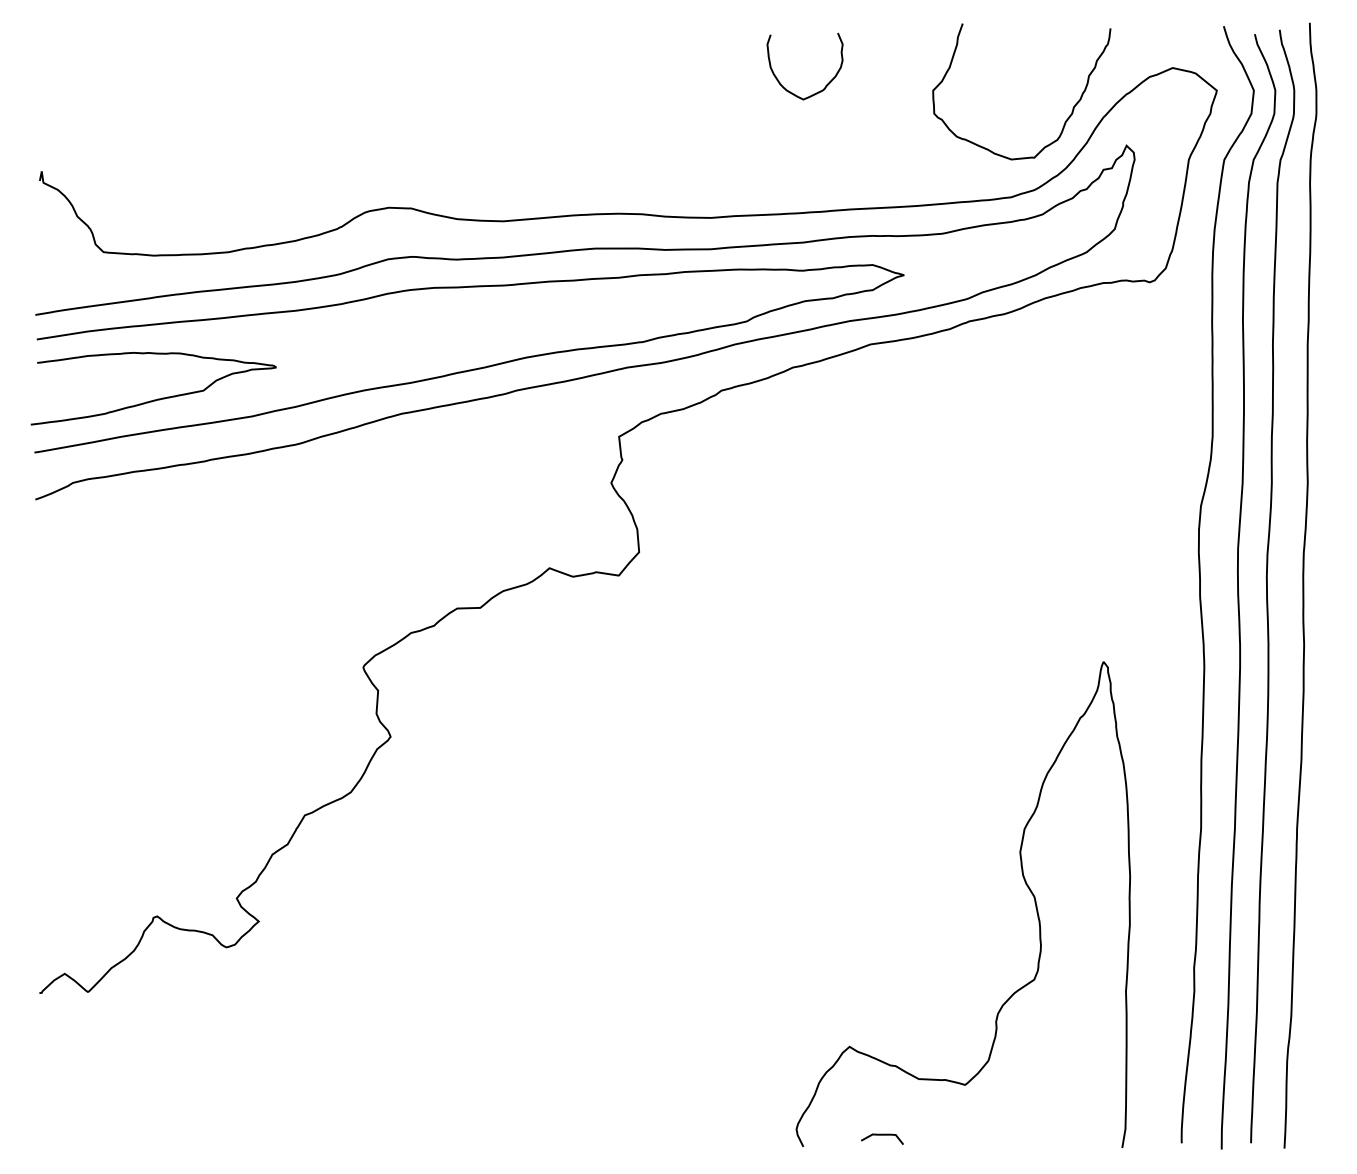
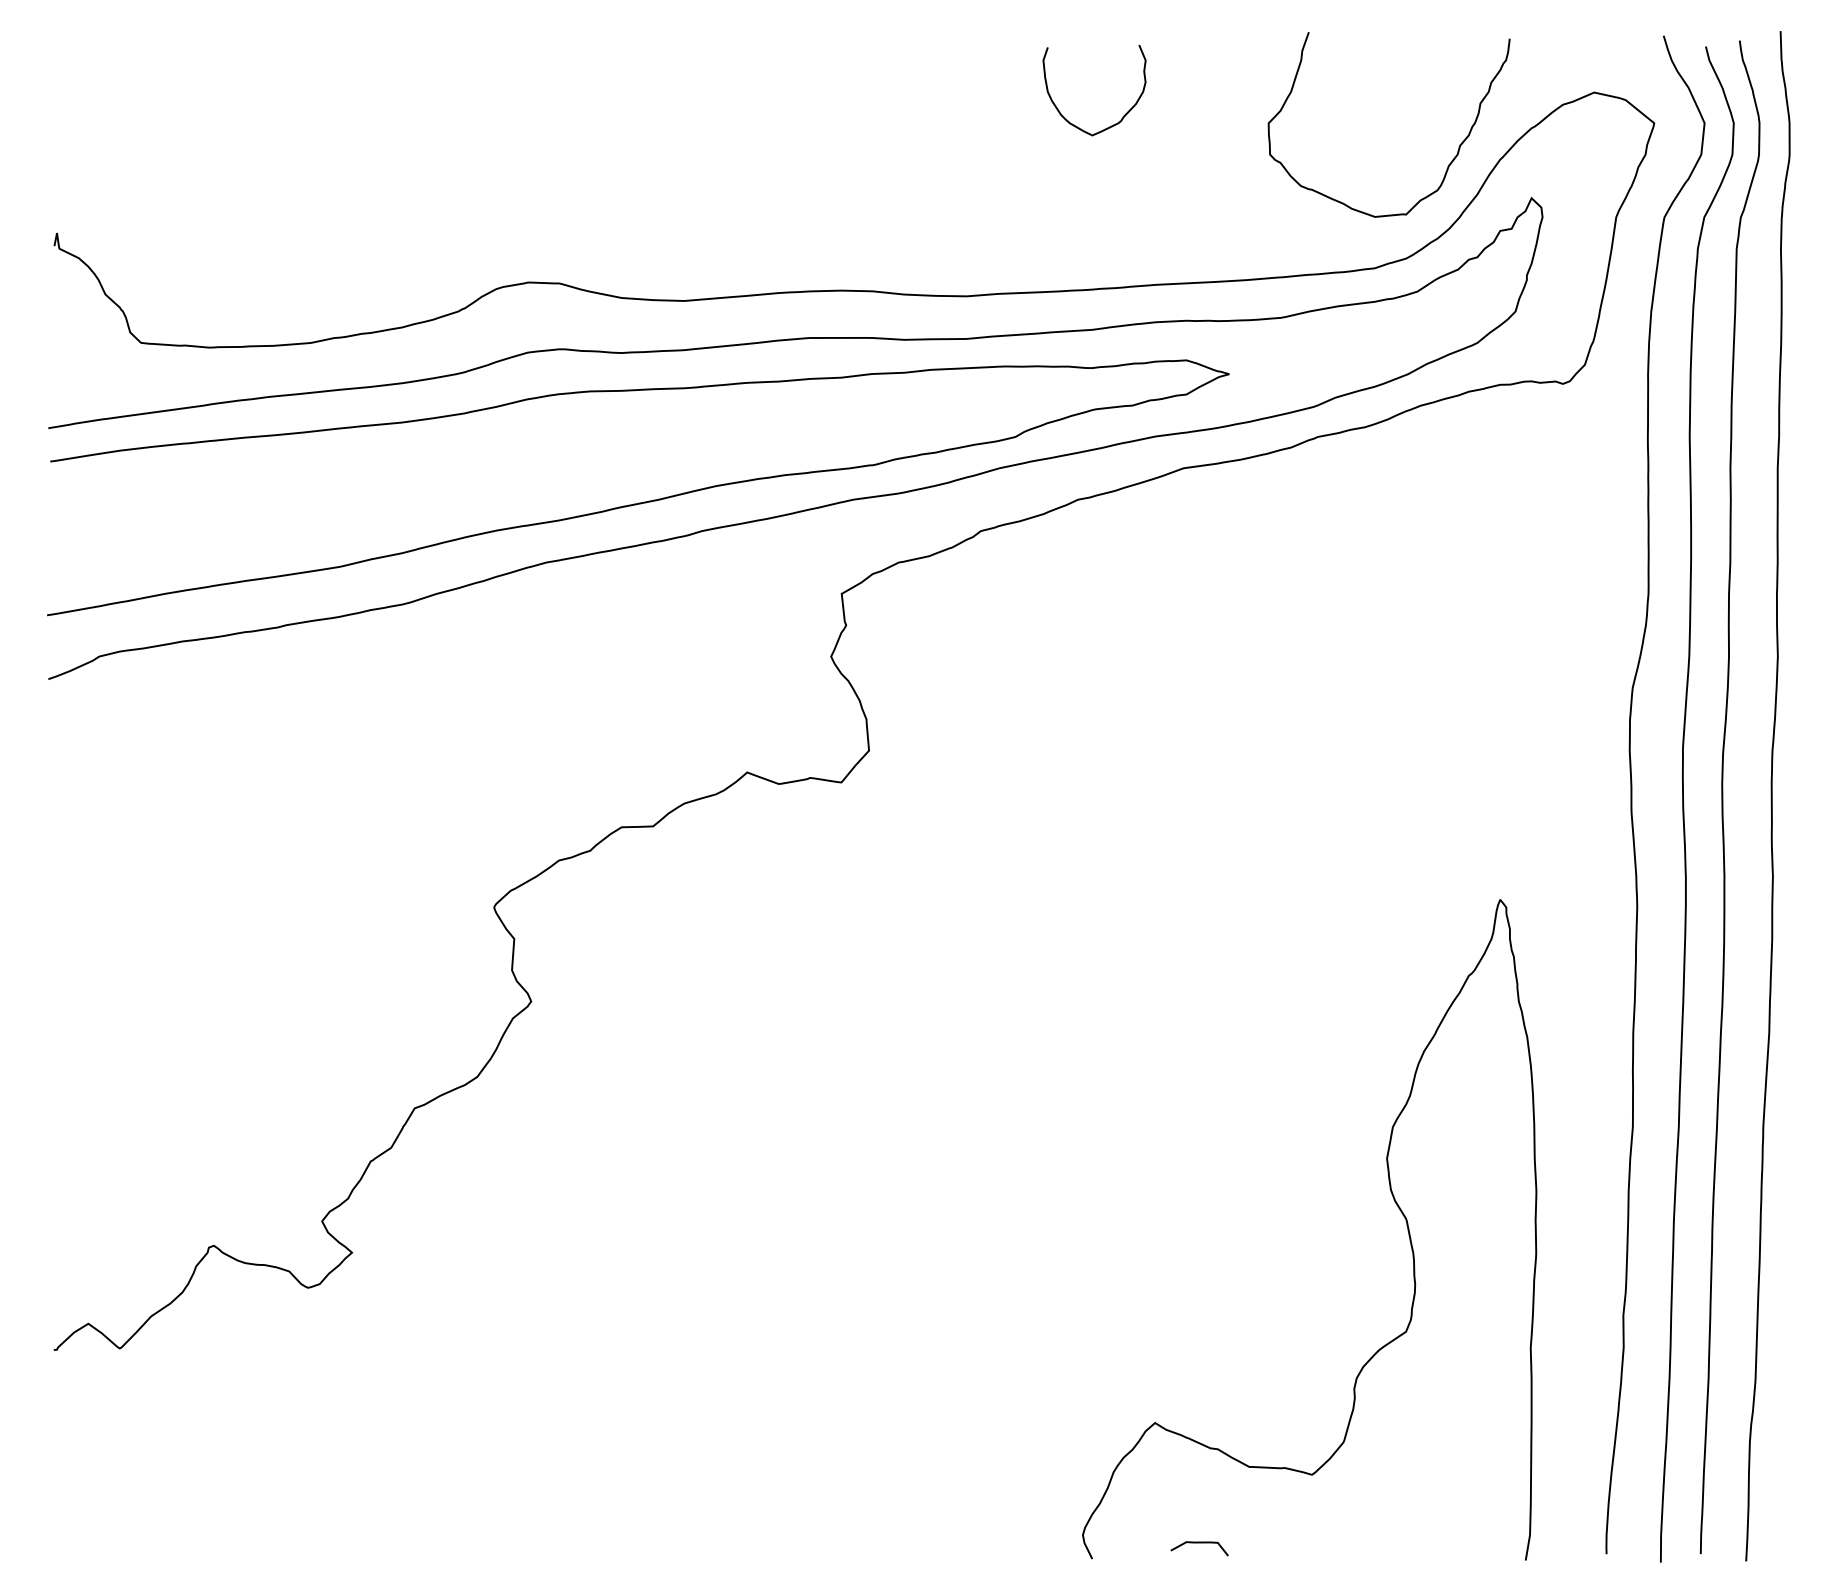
part: (156, 399) -> (213, 542), removed

